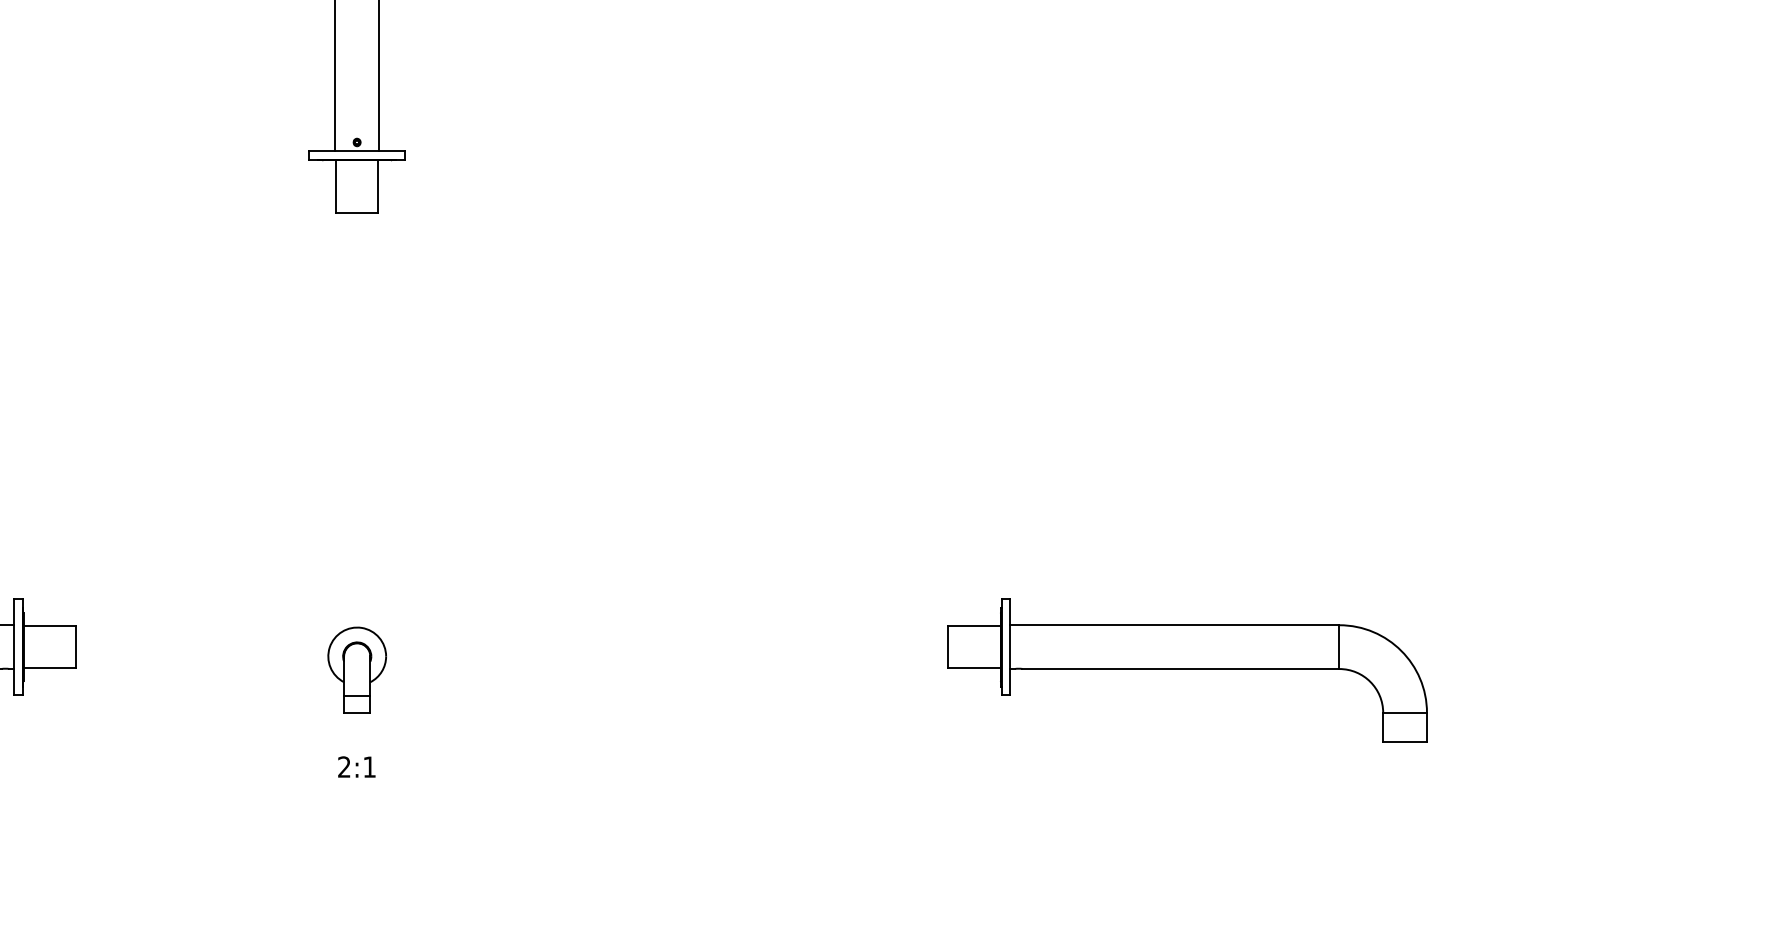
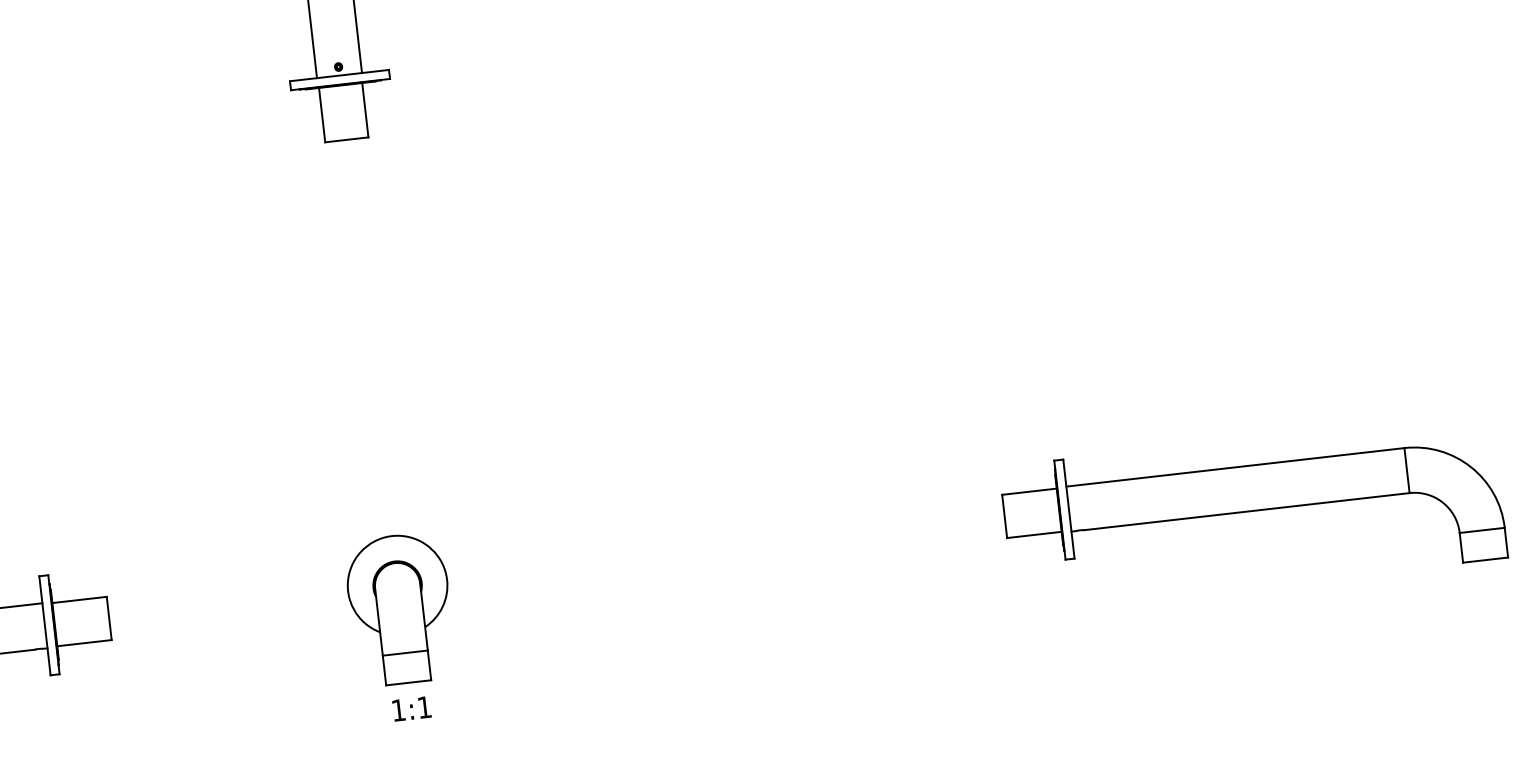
part: (357, 670) -> (400, 609), size x1.67
text: (344, 766) -> (398, 709), 2:1 -> 1:1

